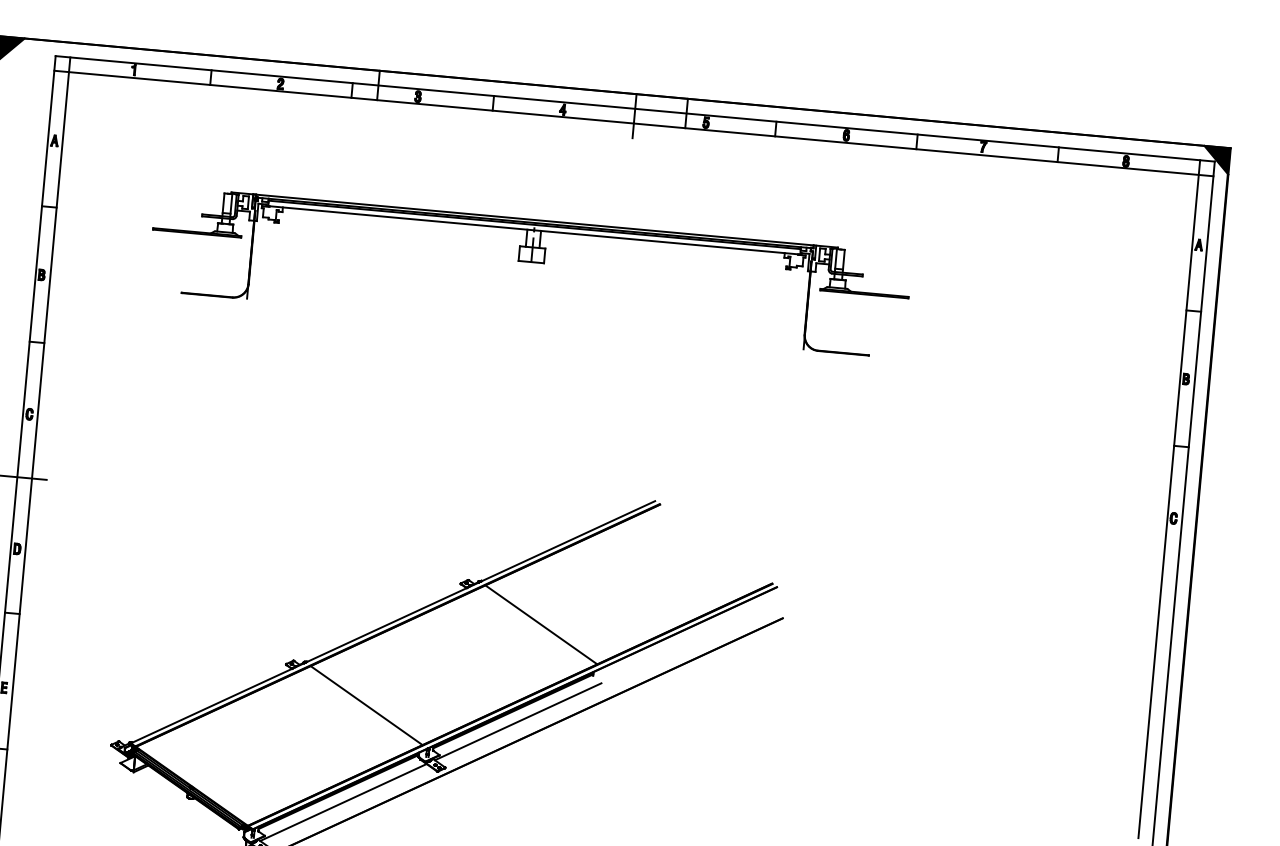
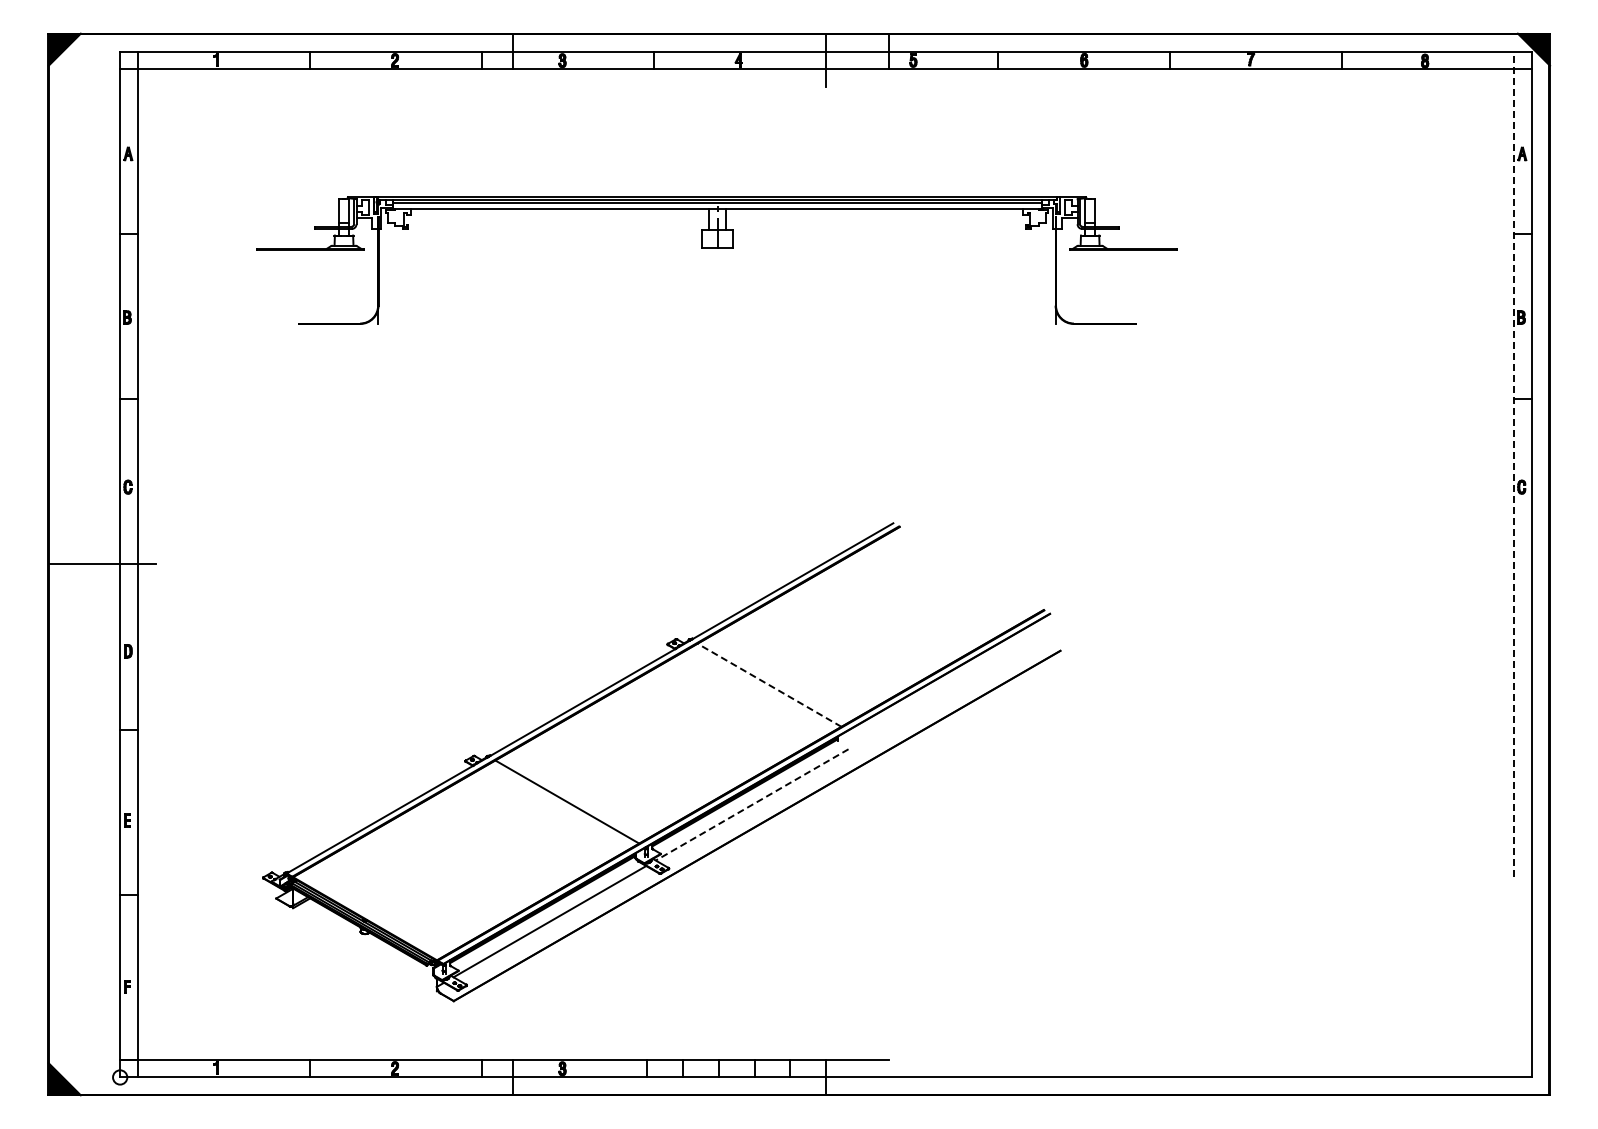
line: (1169, 499) -> (1514, 464), solid -> dashed
line: (541, 625) -> (769, 685), solid -> dashed
line: (517, 722) -> (751, 805), solid -> dashed

